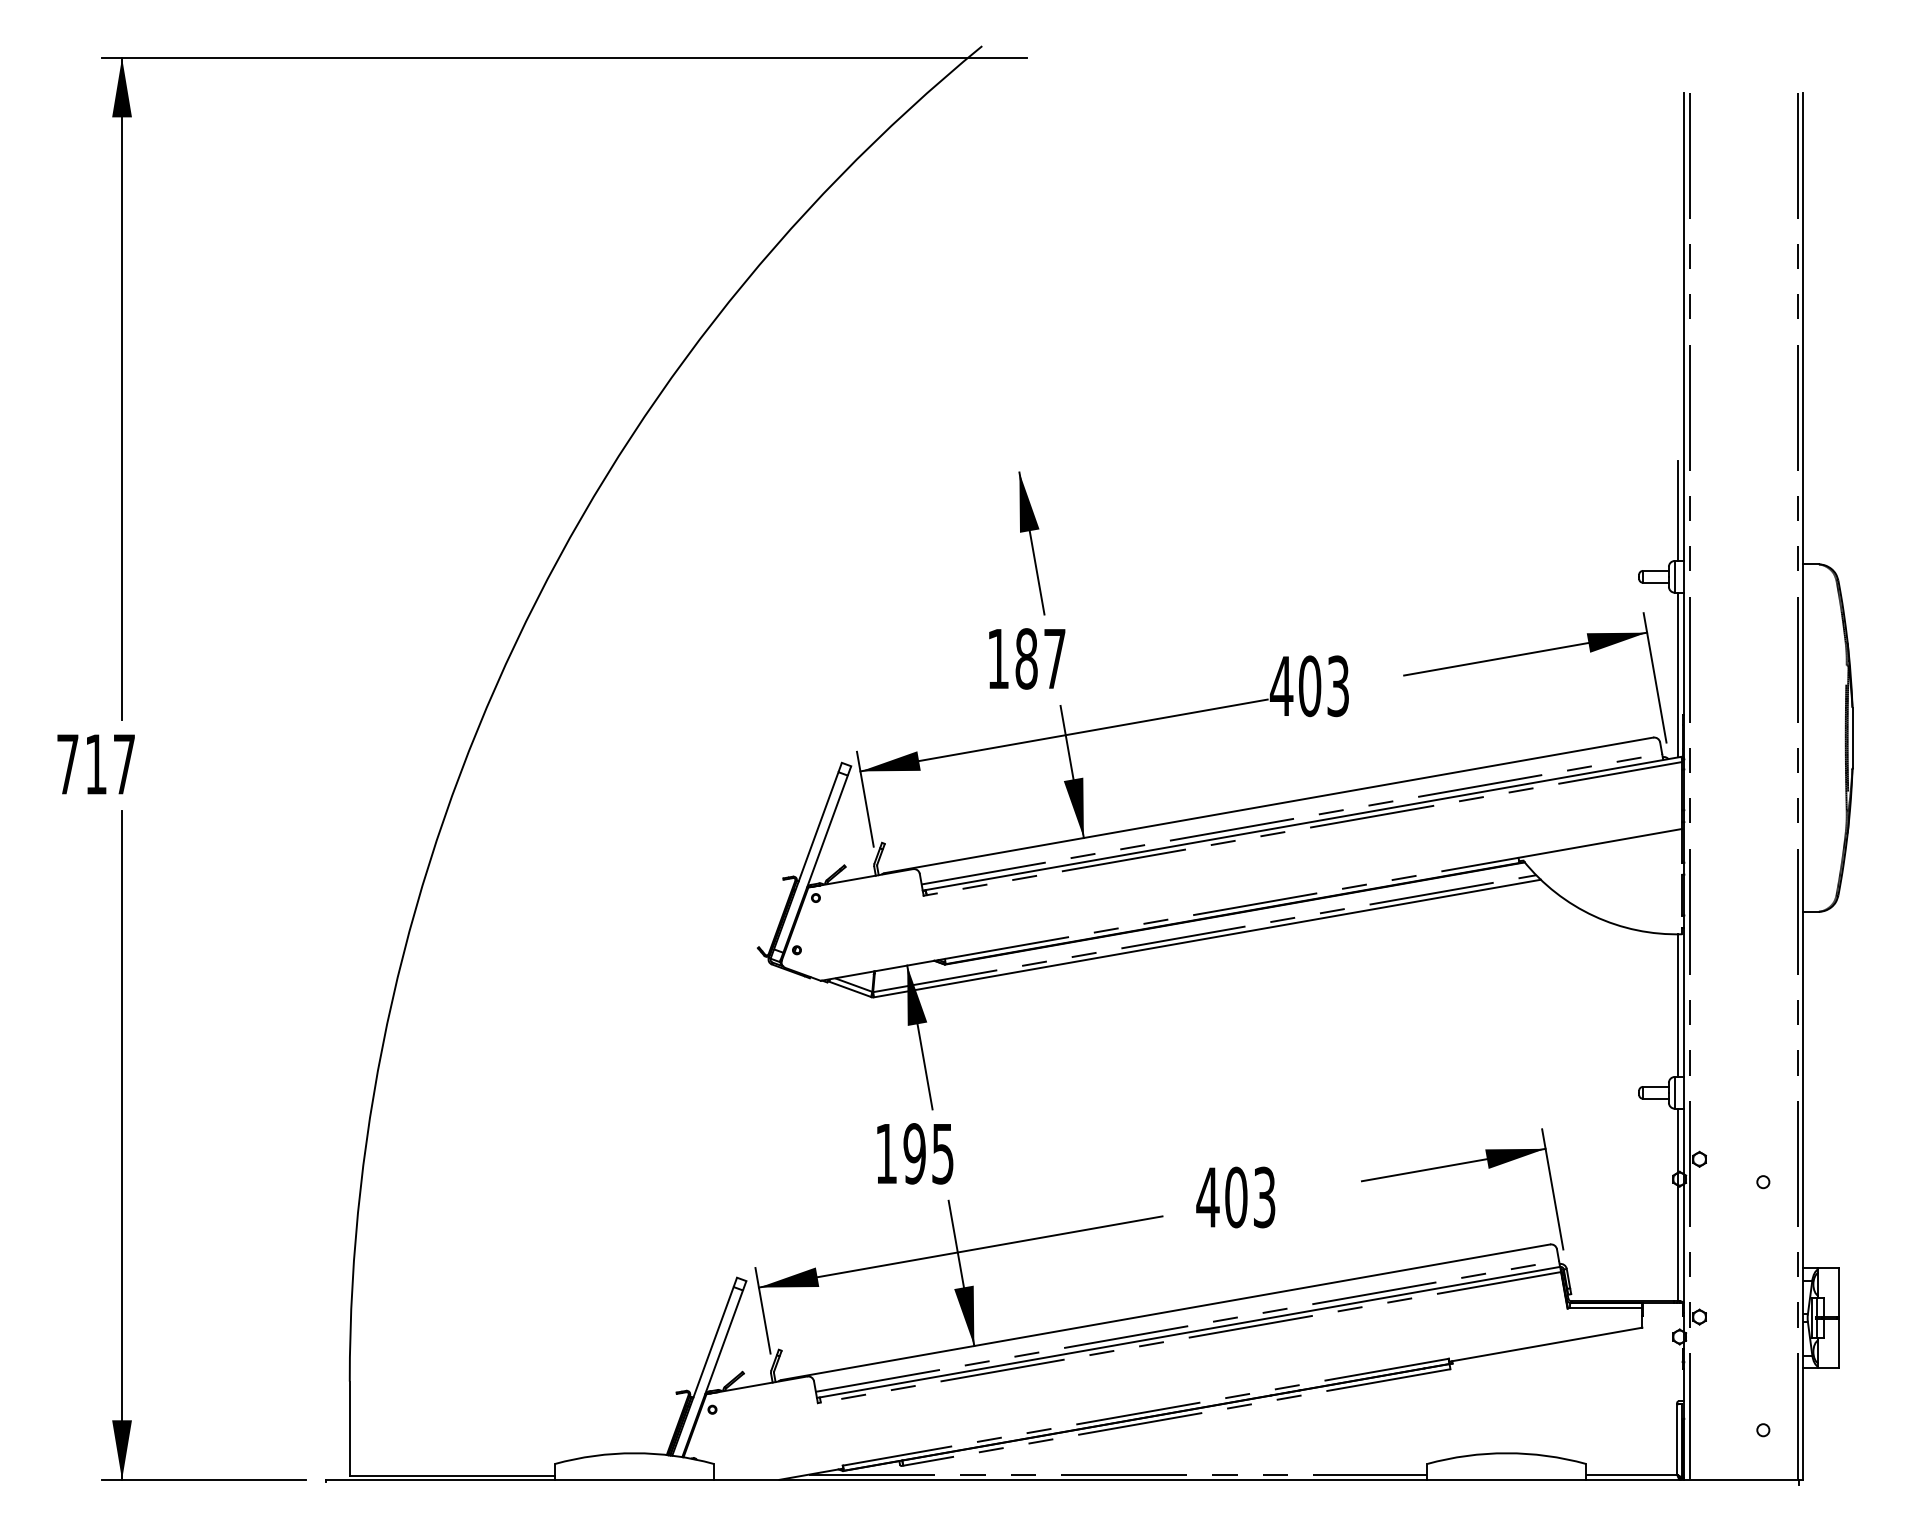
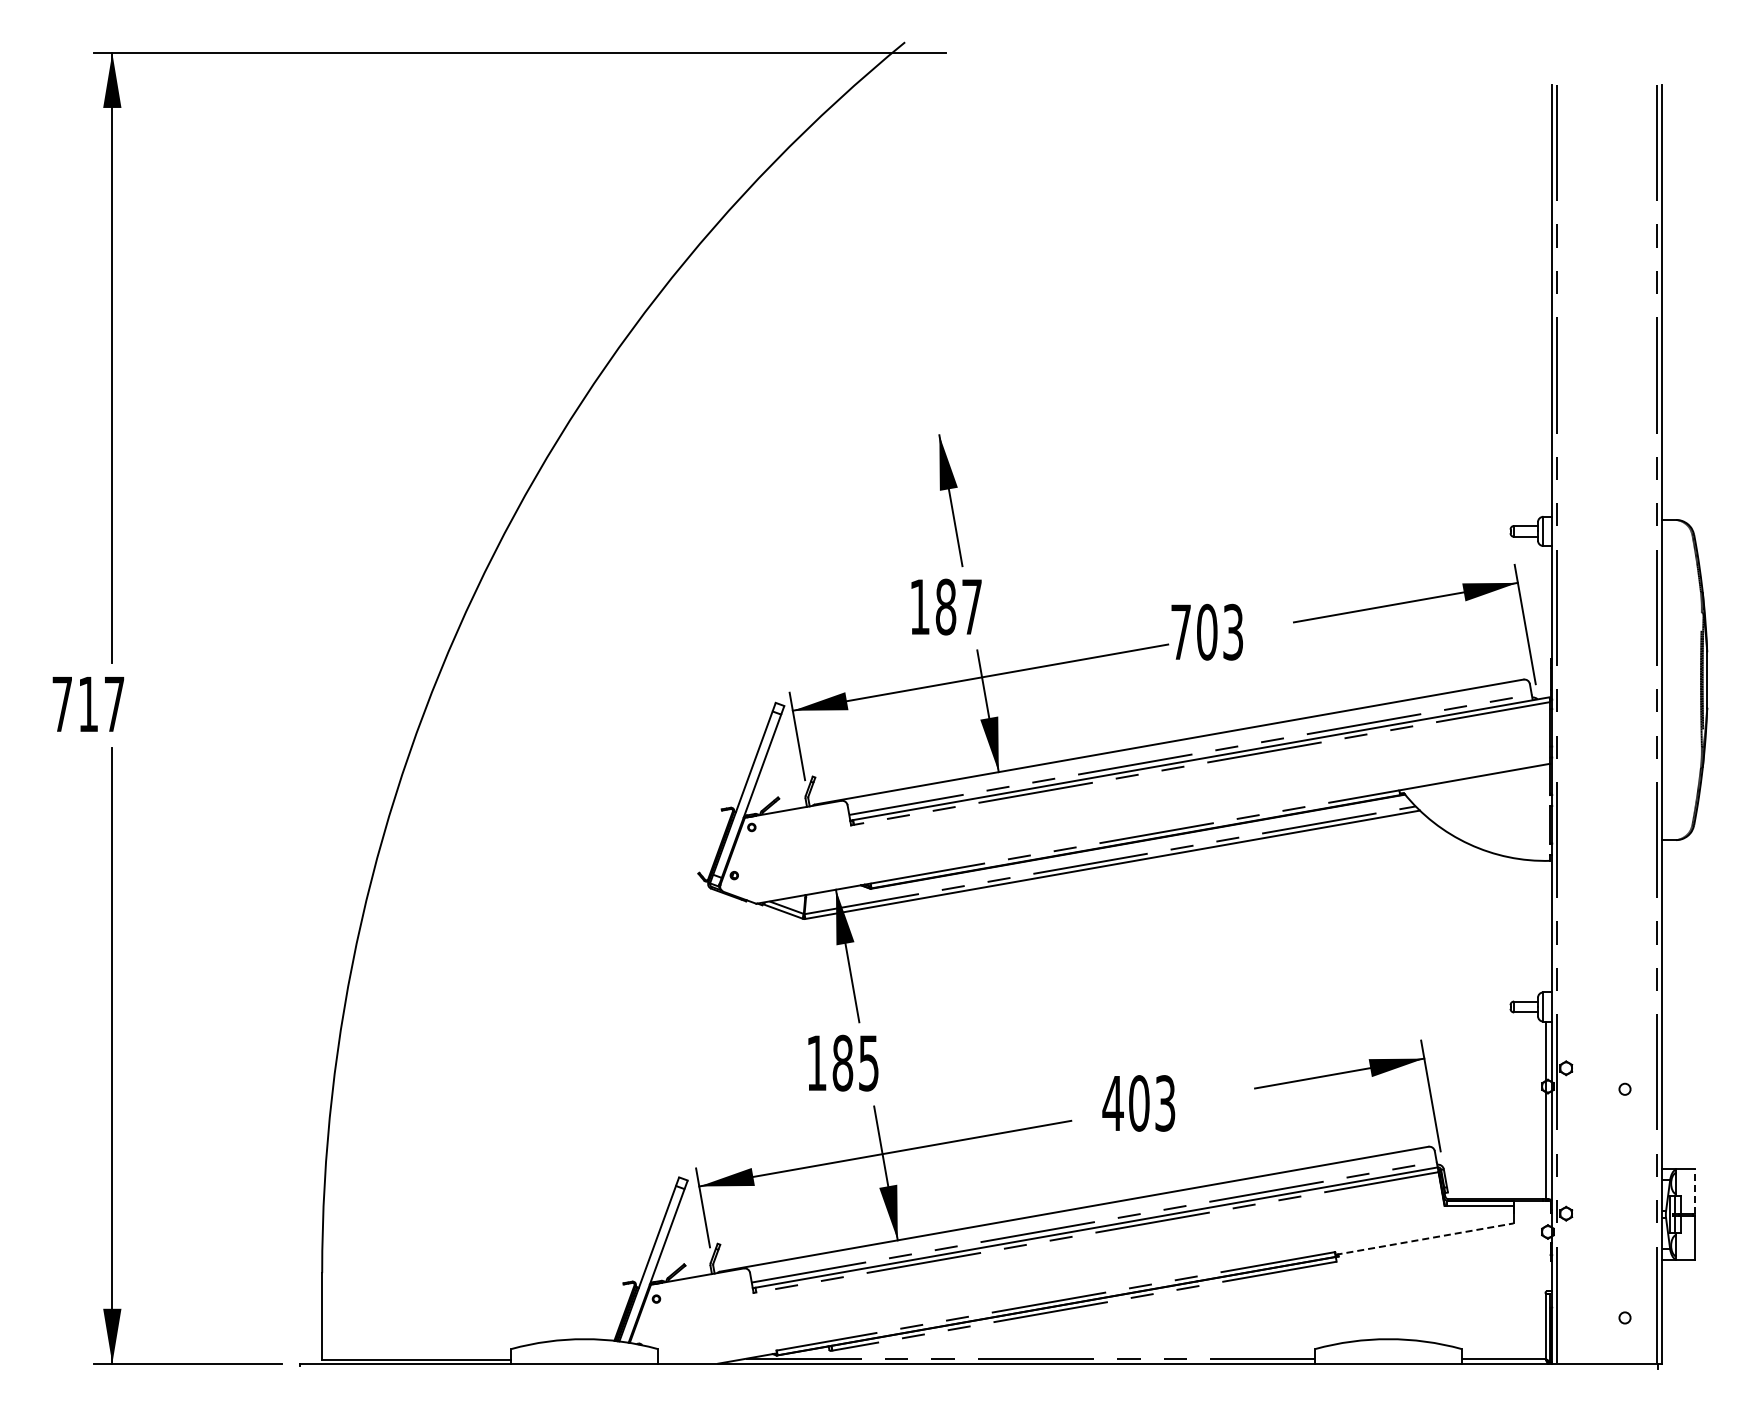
line: (1678, 510) -> (1546, 470), removed
line: (1678, 674) -> (1546, 621), removed
text: (1281, 685) -> (1180, 631), 403 -> 703
line: (1678, 1005) -> (1546, 926), removed
text: (914, 1154) -> (842, 1063), 195 -> 185
line: (1838, 1291) -> (1694, 1190), solid -> dashed
line: (1546, 1345) -> (1425, 1239), solid -> dashed

